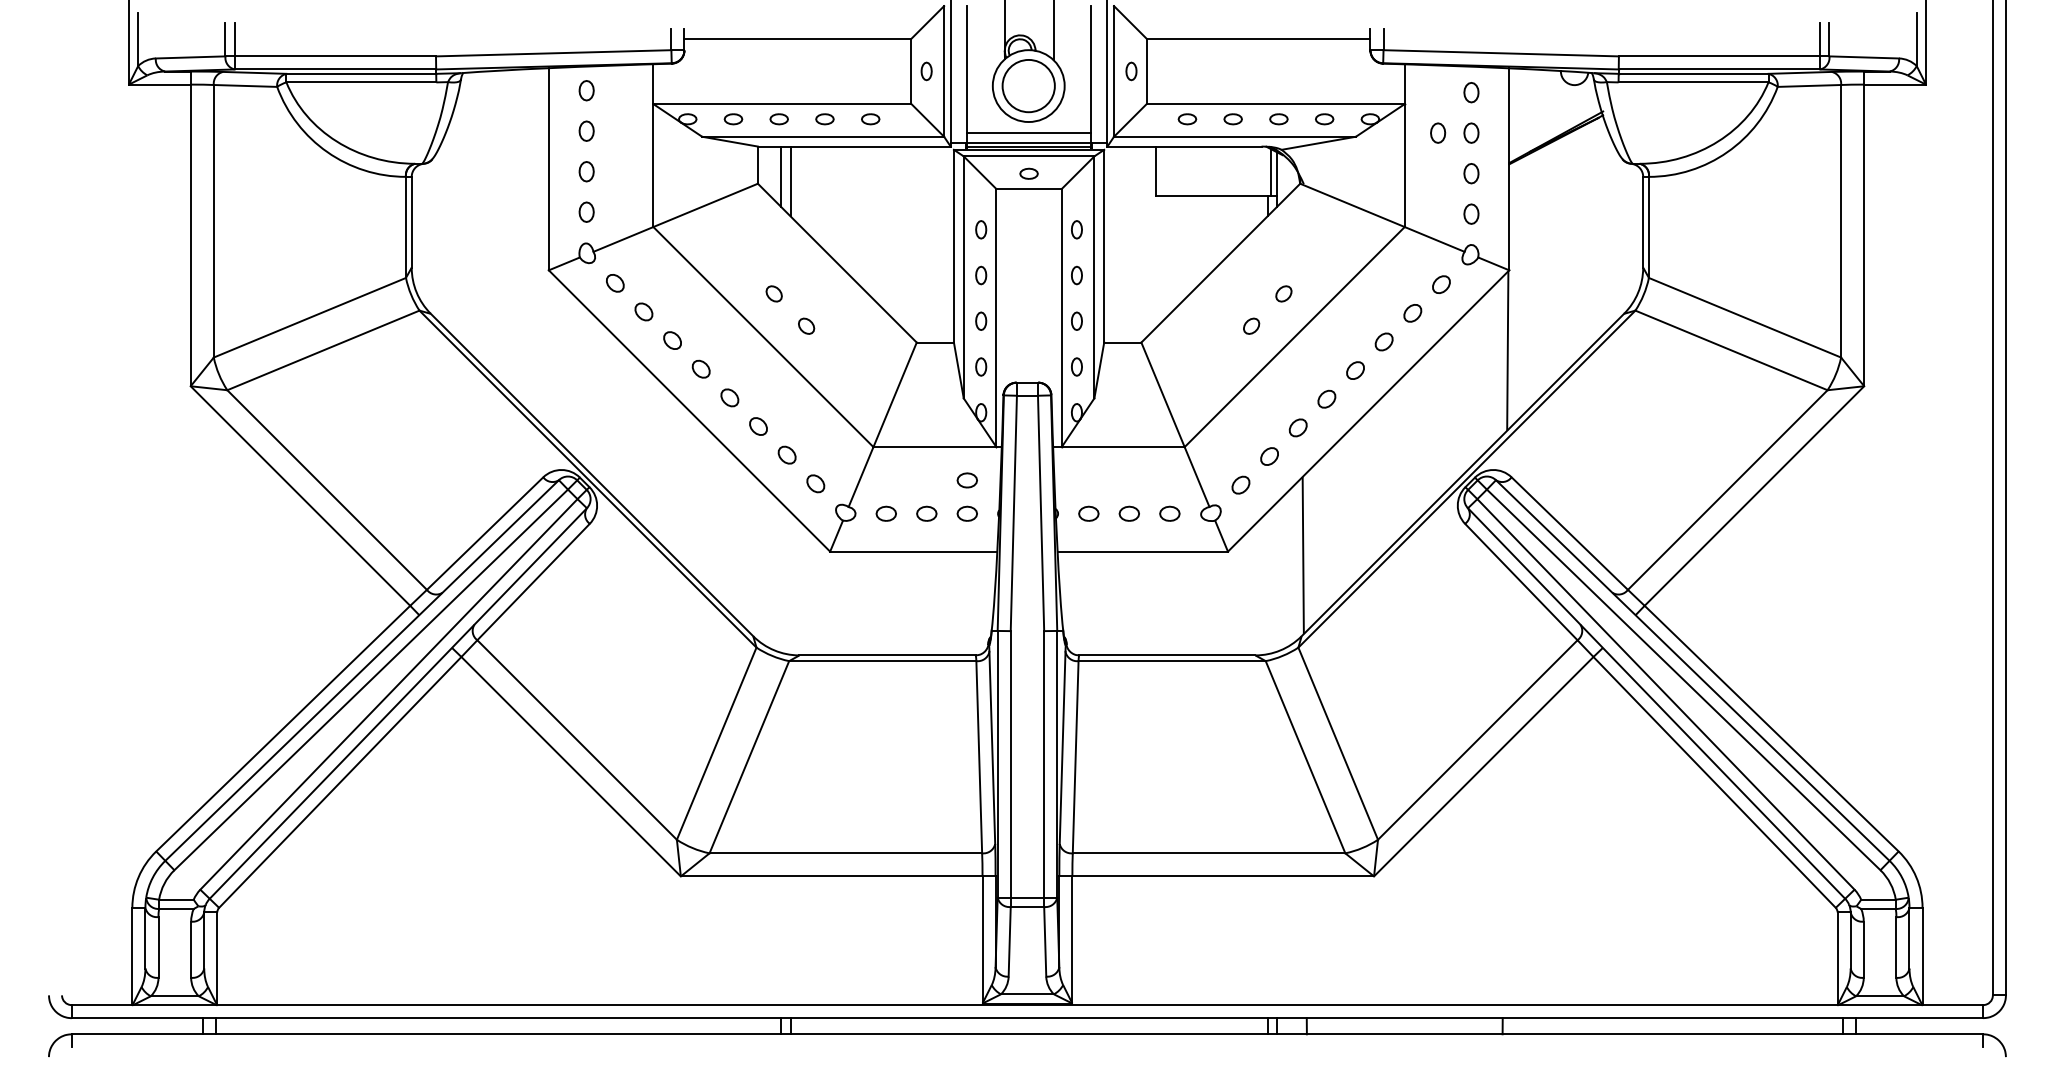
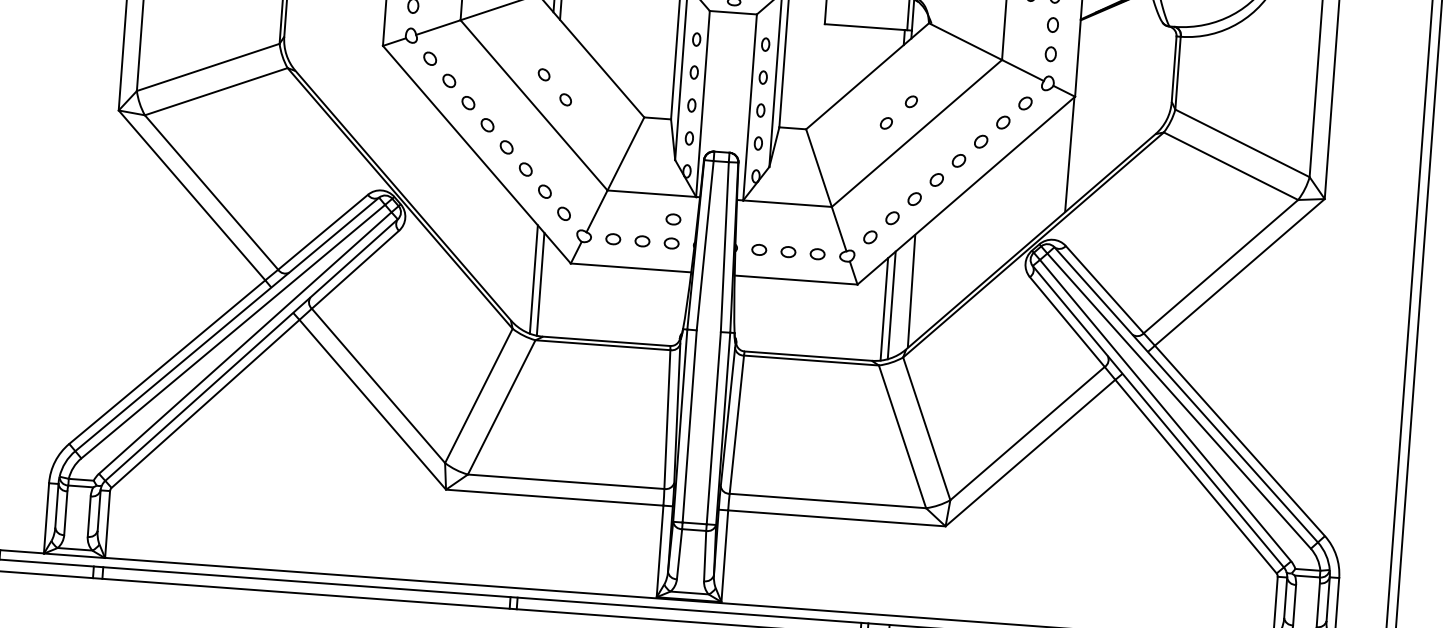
line: (1277, 576) -> (891, 305), added
line: (780, 577) -> (533, 279), added
line: (790, 583) -> (540, 284), added
line: (1267, 583) -> (884, 309), added

